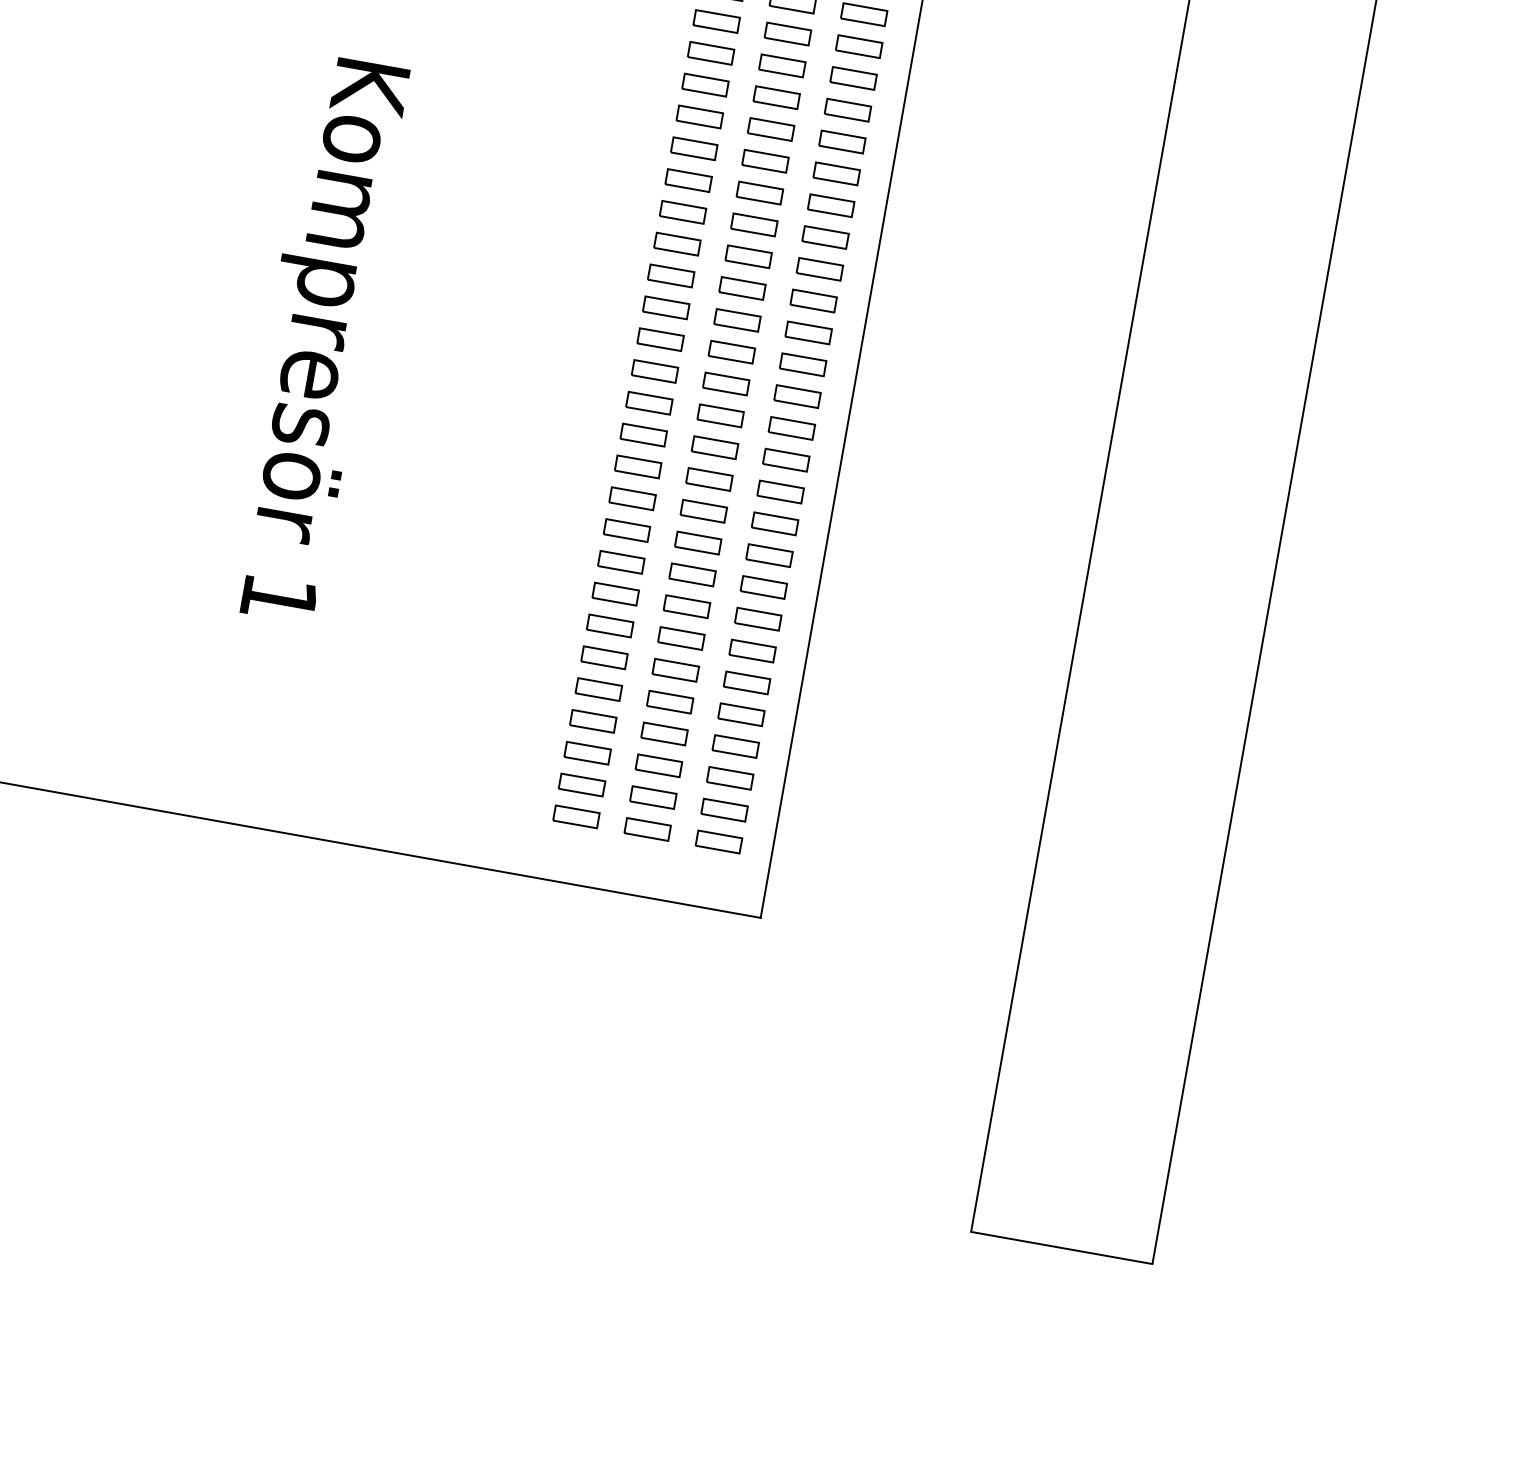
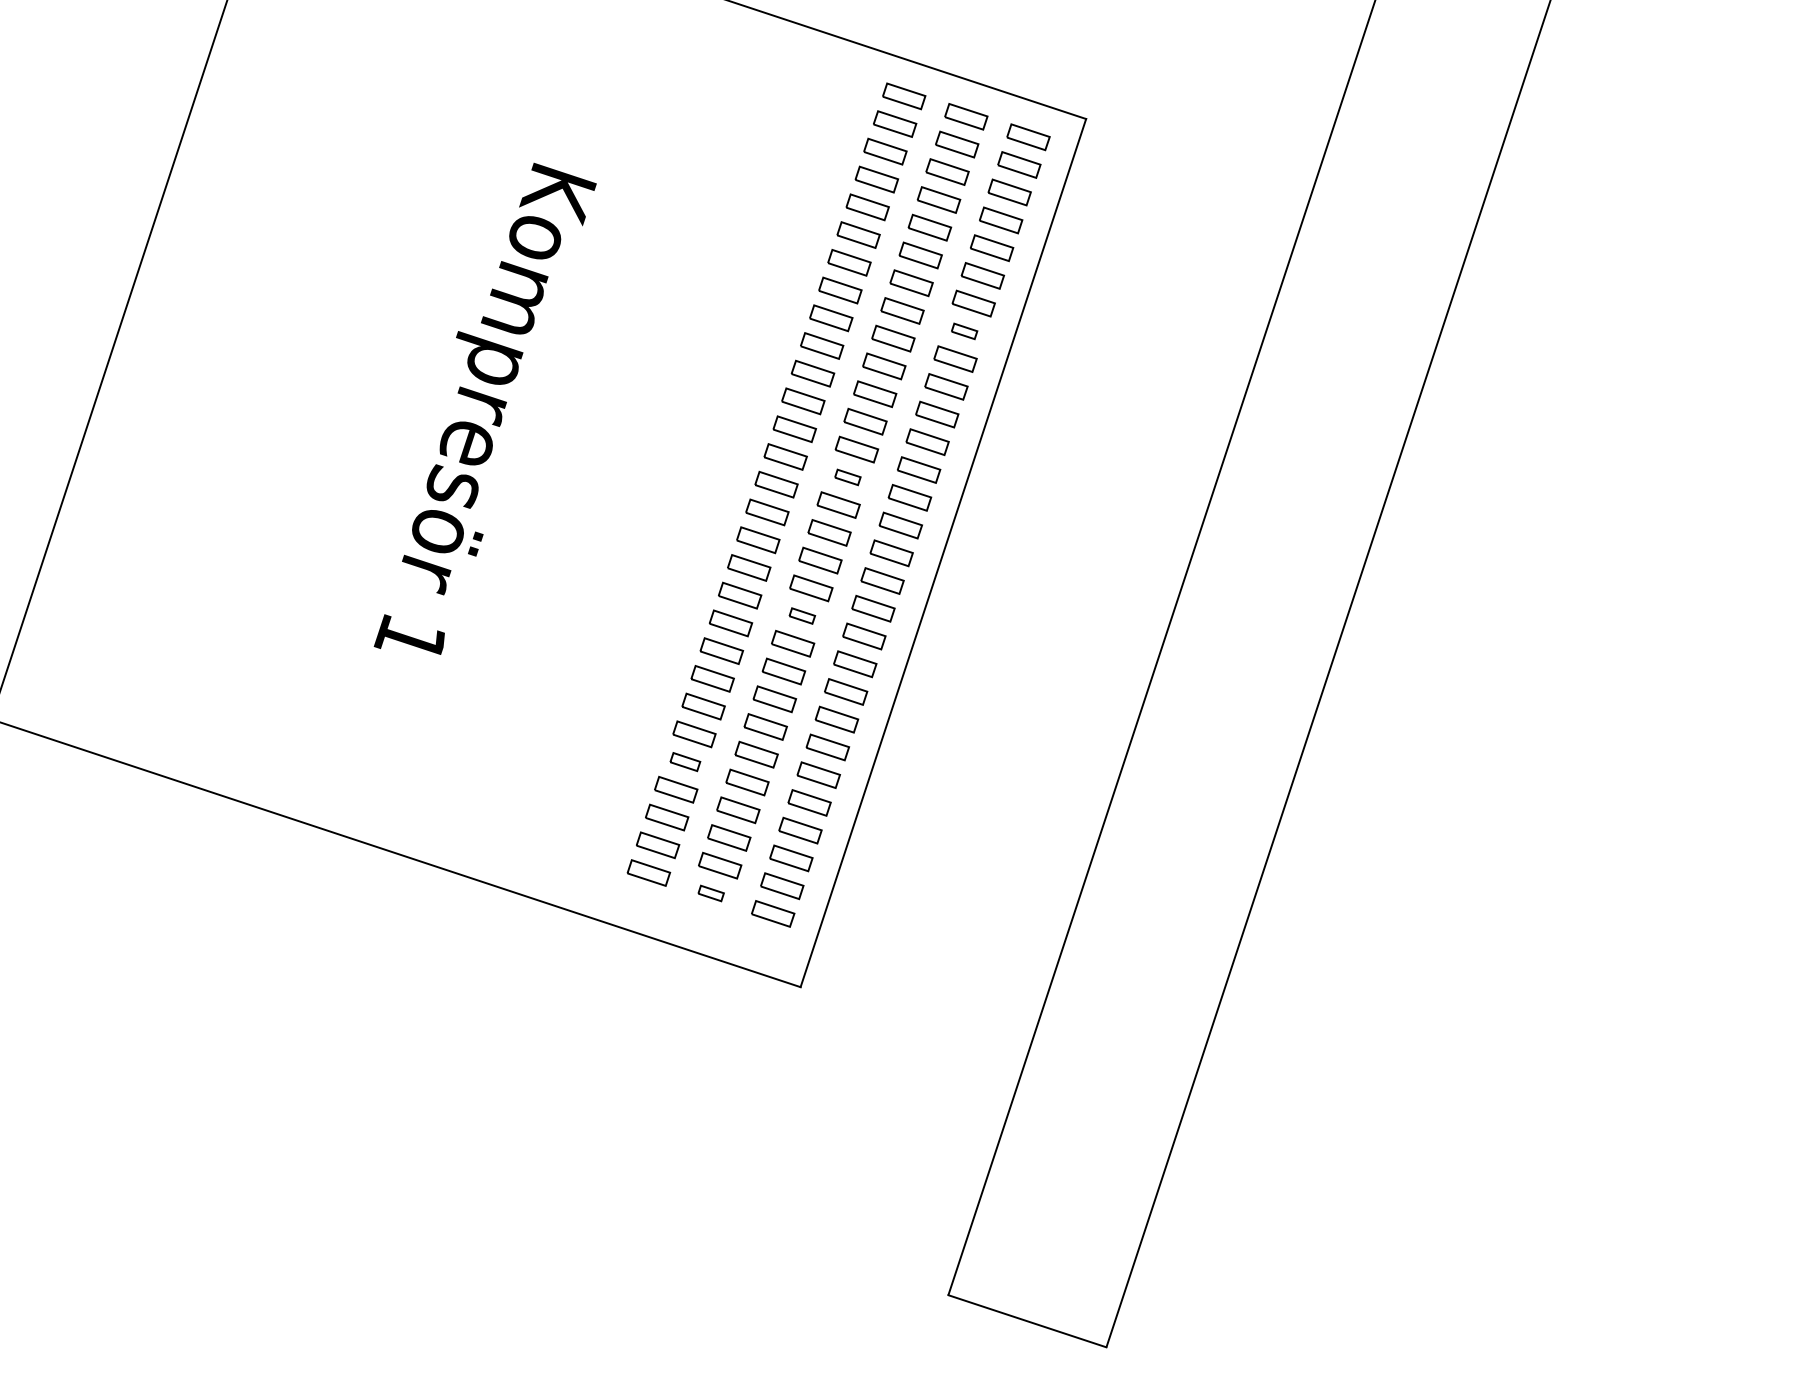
part: (836, 174) -> (964, 331), size x0.6
part: (731, 352) -> (847, 477), size x0.6
part: (704, 510) -> (802, 615), size x0.6
part: (599, 688) -> (685, 761), size x0.7
part: (648, 829) -> (711, 893), size x0.6

